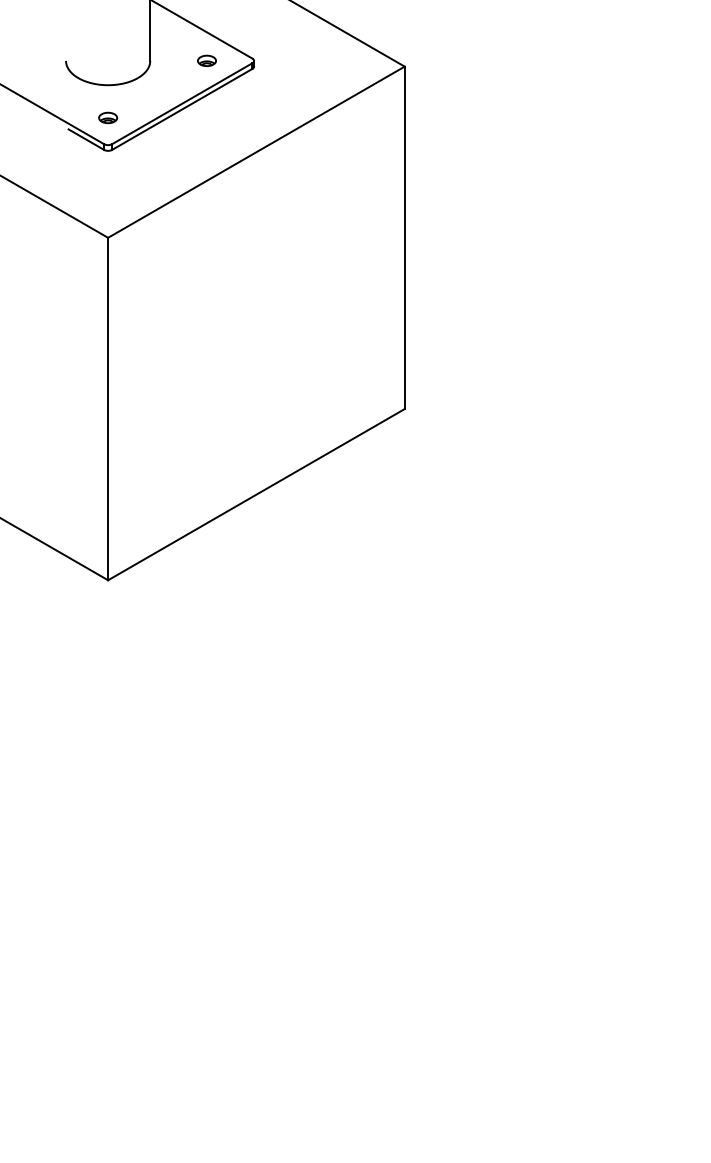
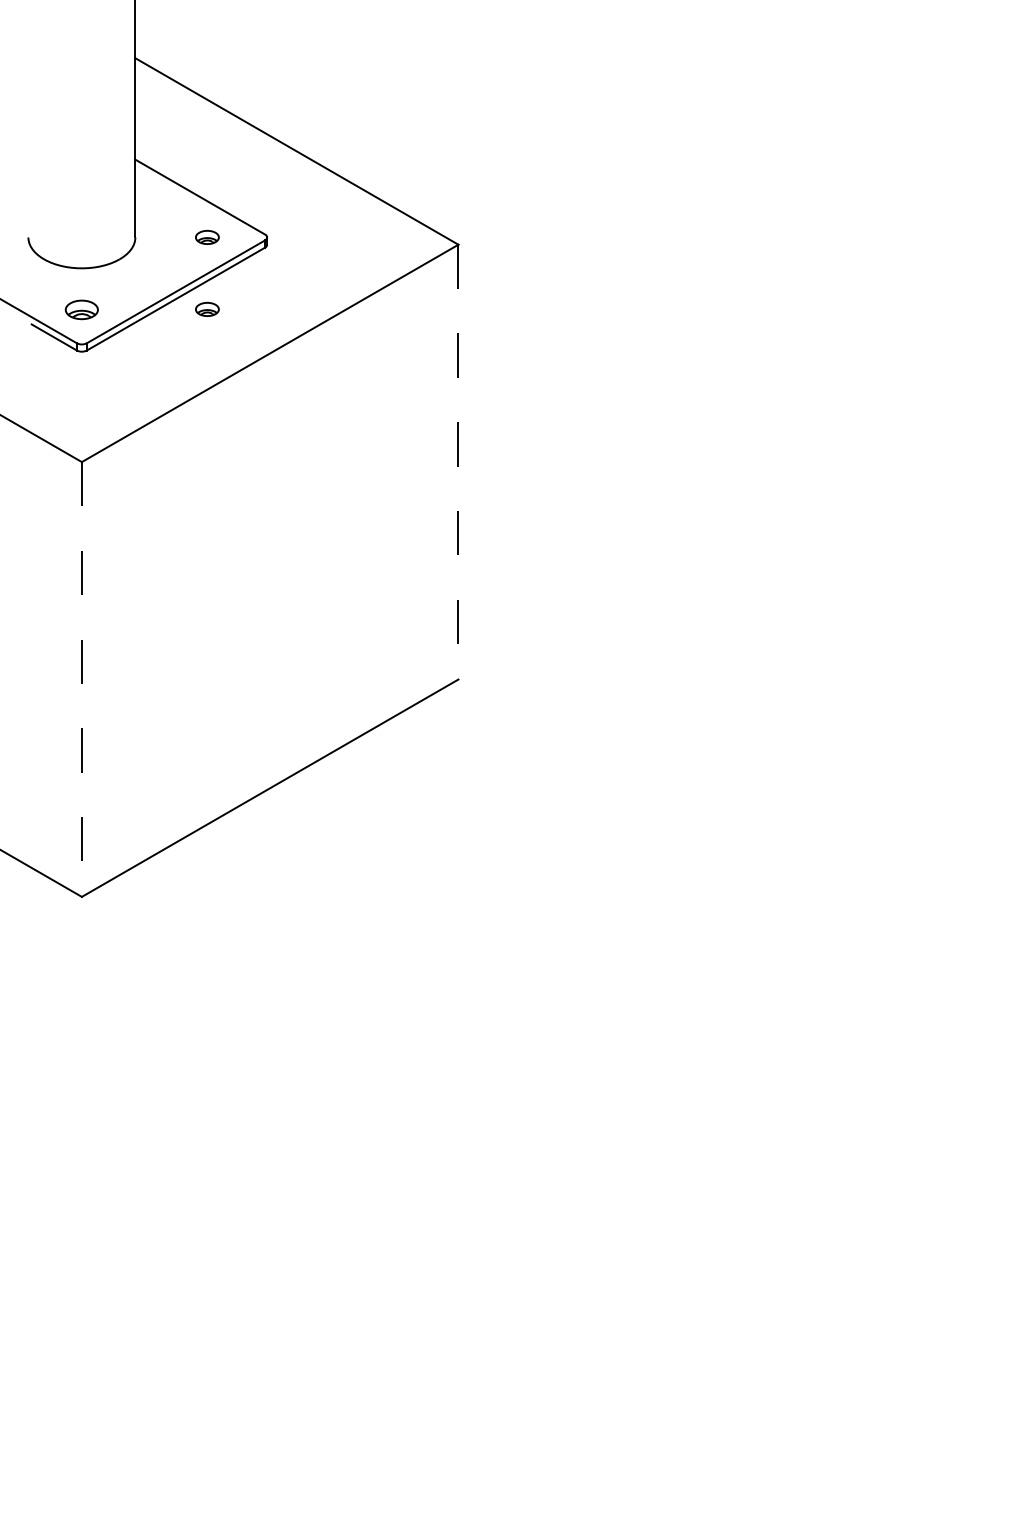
part: (107, 117) -> (81, 309), size x1.4
part: (207, 117) -> (207, 309), added
line: (404, 238) -> (458, 462), solid -> dashed
line: (107, 409) -> (81, 680), solid -> dashed

